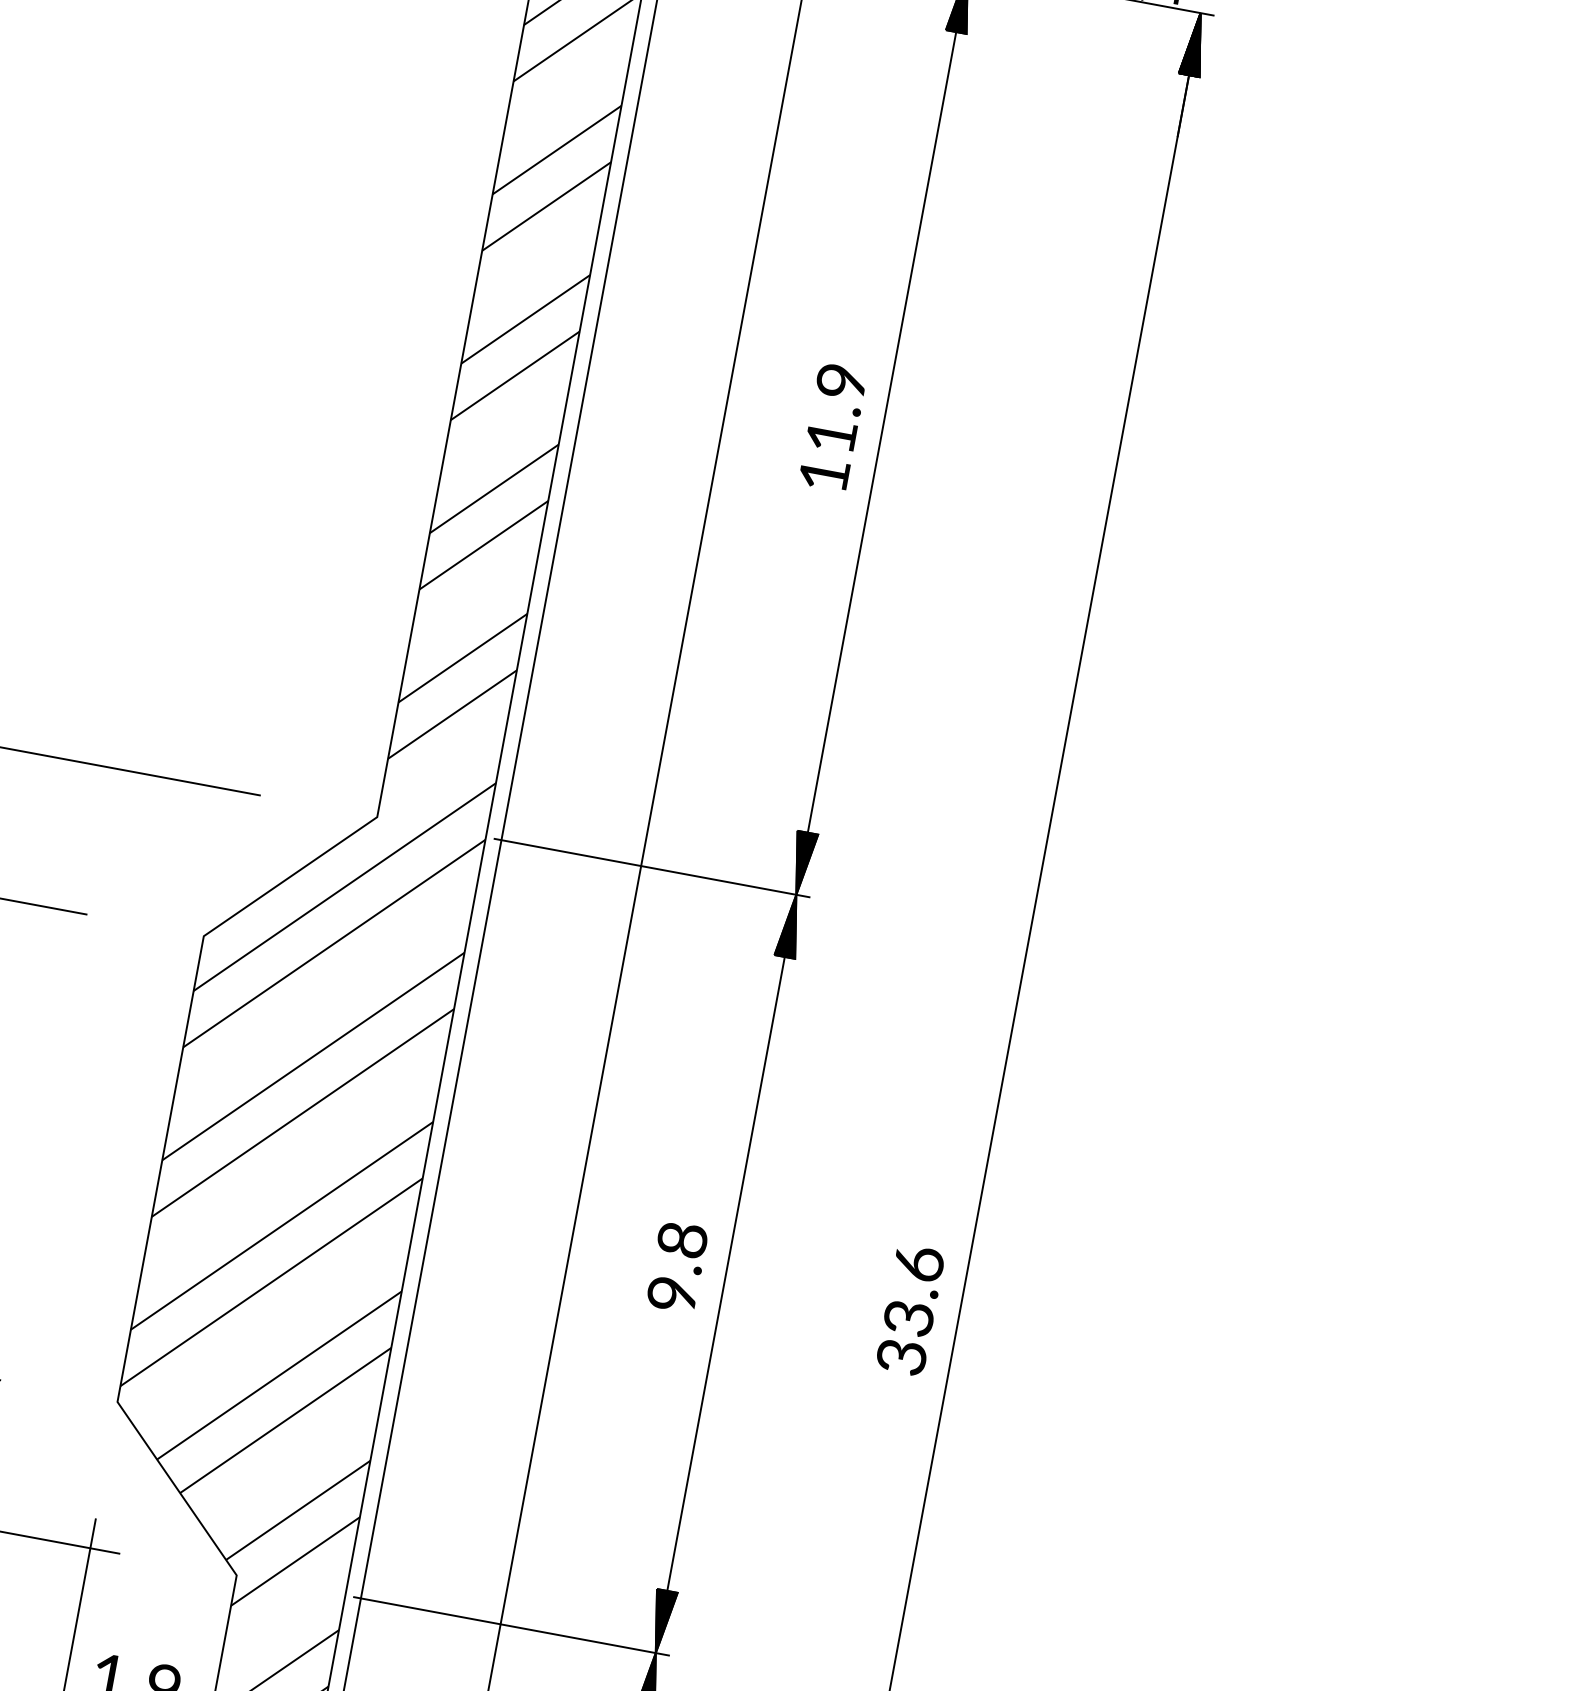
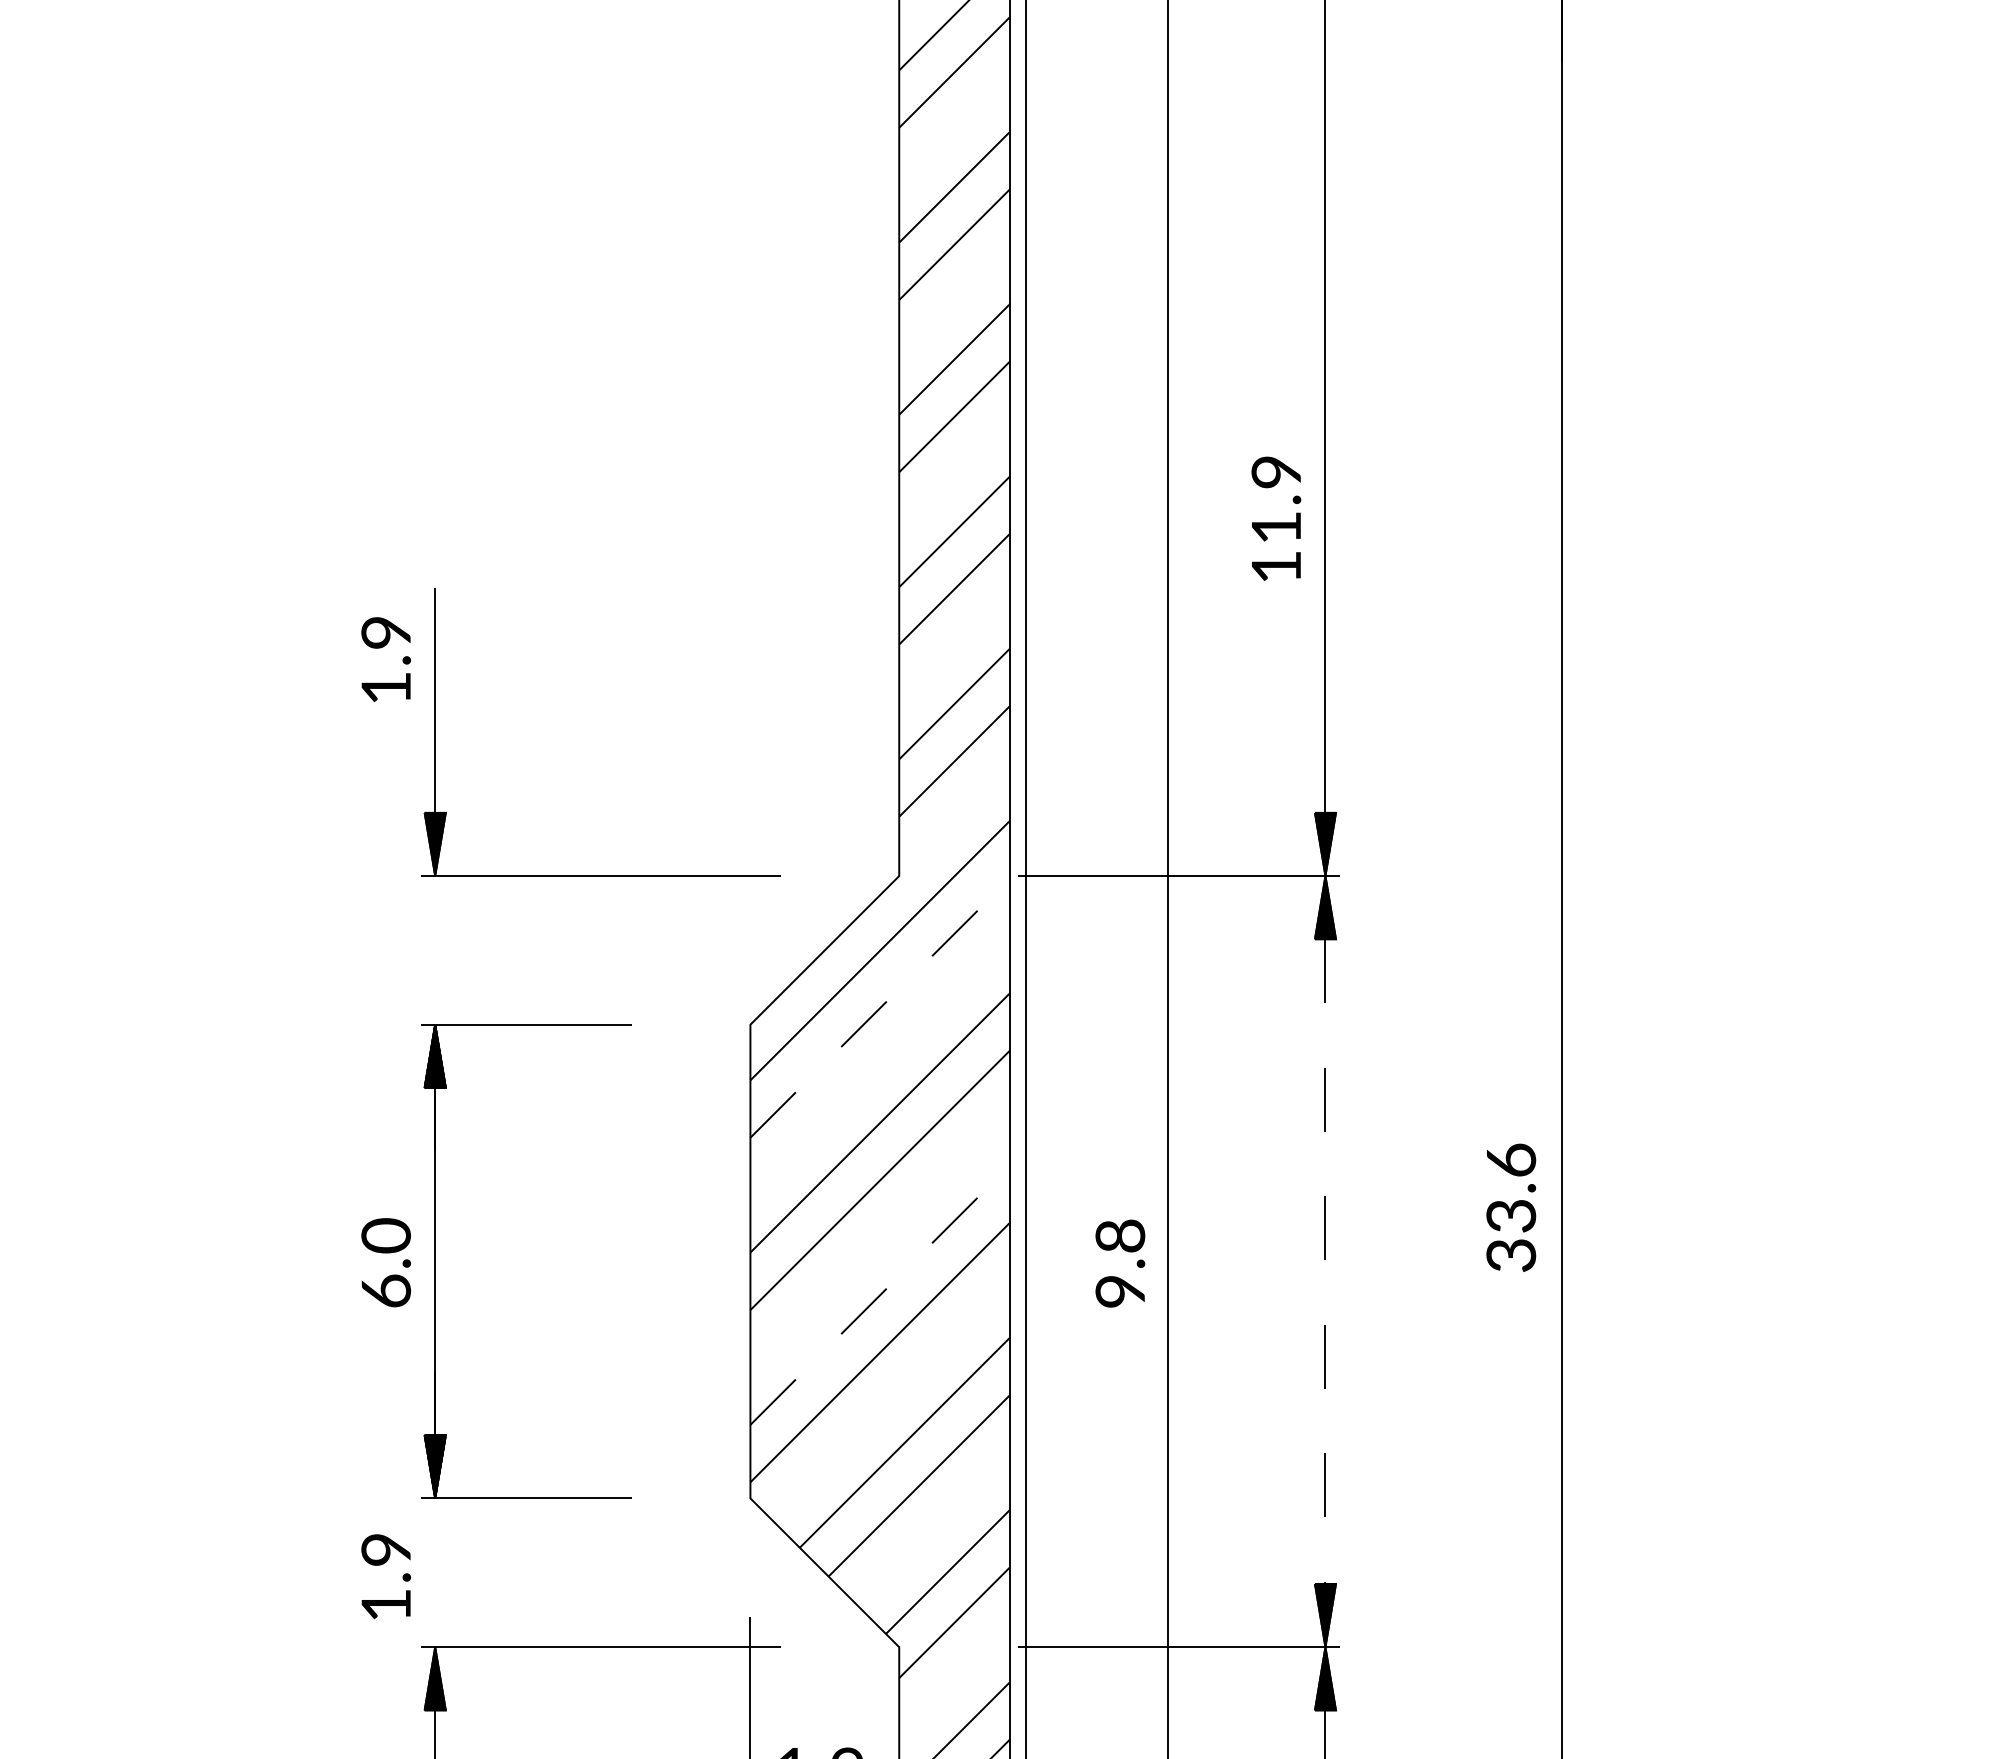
text: (833, 427) -> (1276, 518), moved
line: (334, 942) -> (880, 1007), solid -> dashed
line: (282, 1225) -> (880, 1294), solid -> dashed
text: (677, 1266) -> (1120, 1263), moved
line: (725, 1274) -> (1325, 1262), solid -> dashed
text: (910, 1310) -> (1511, 1207), moved

